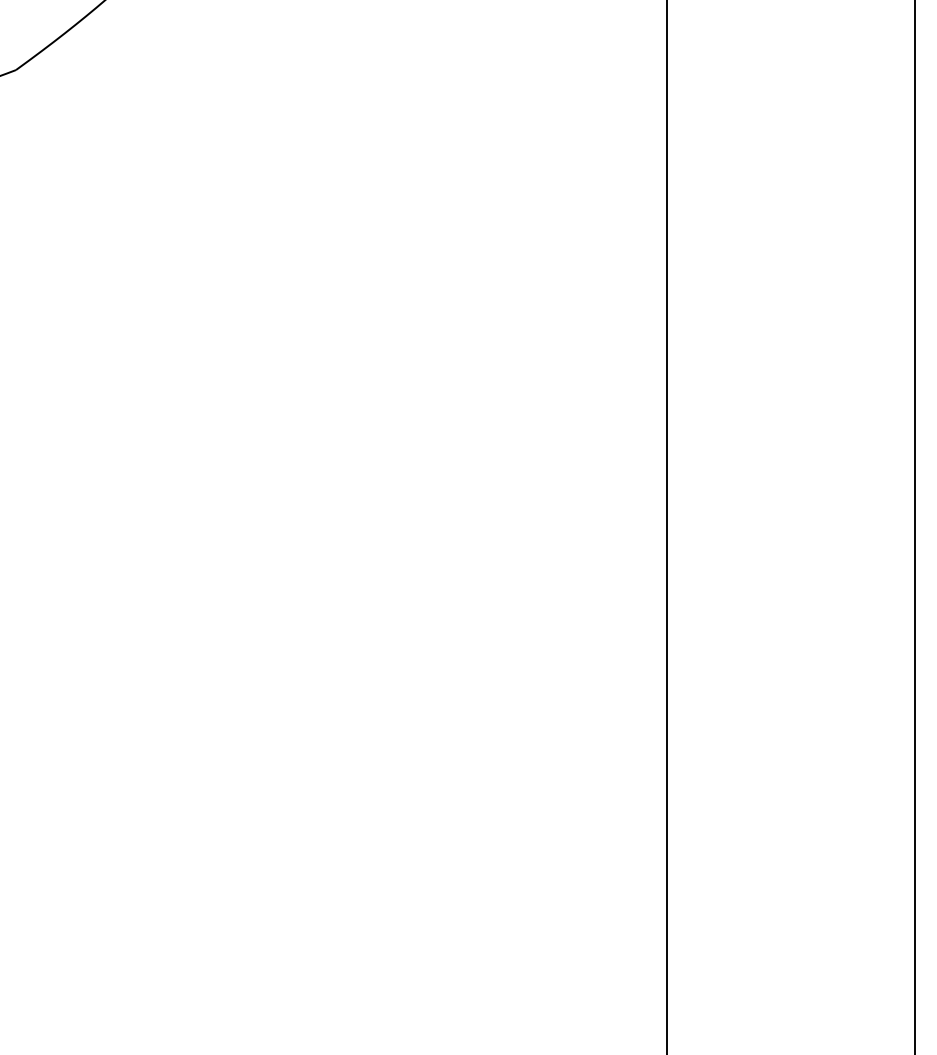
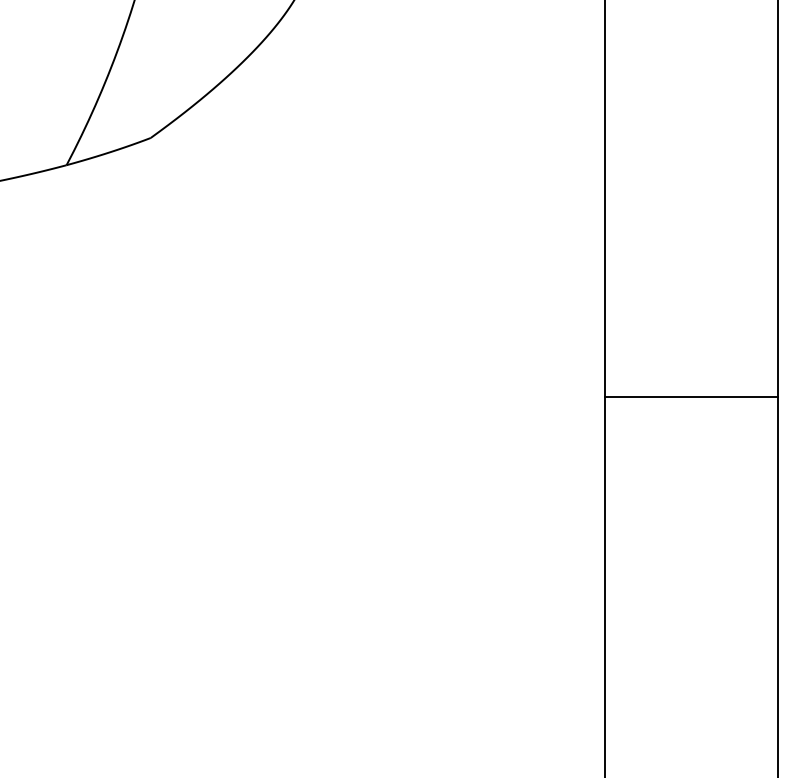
line: (790, 440) -> (691, 396), added

